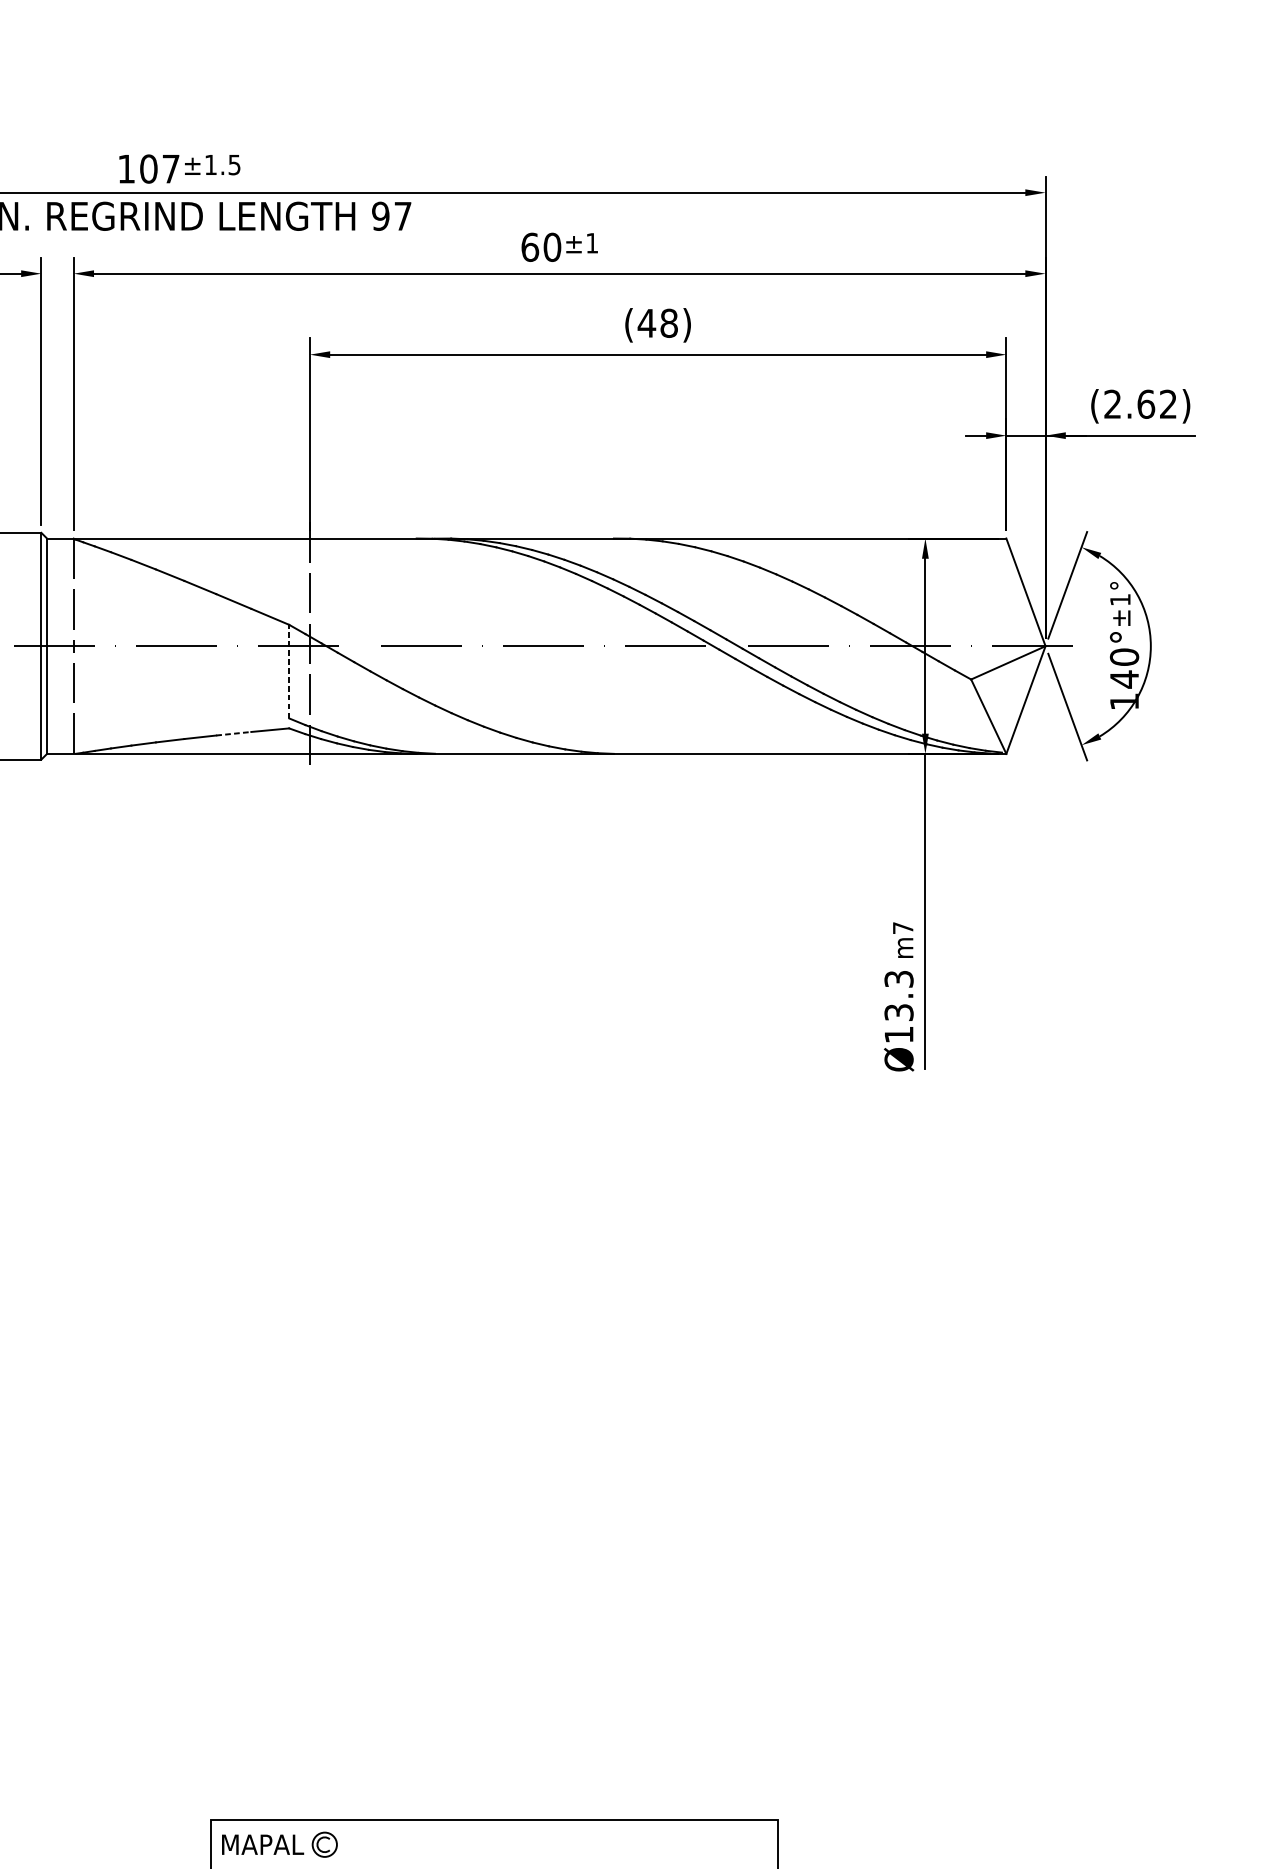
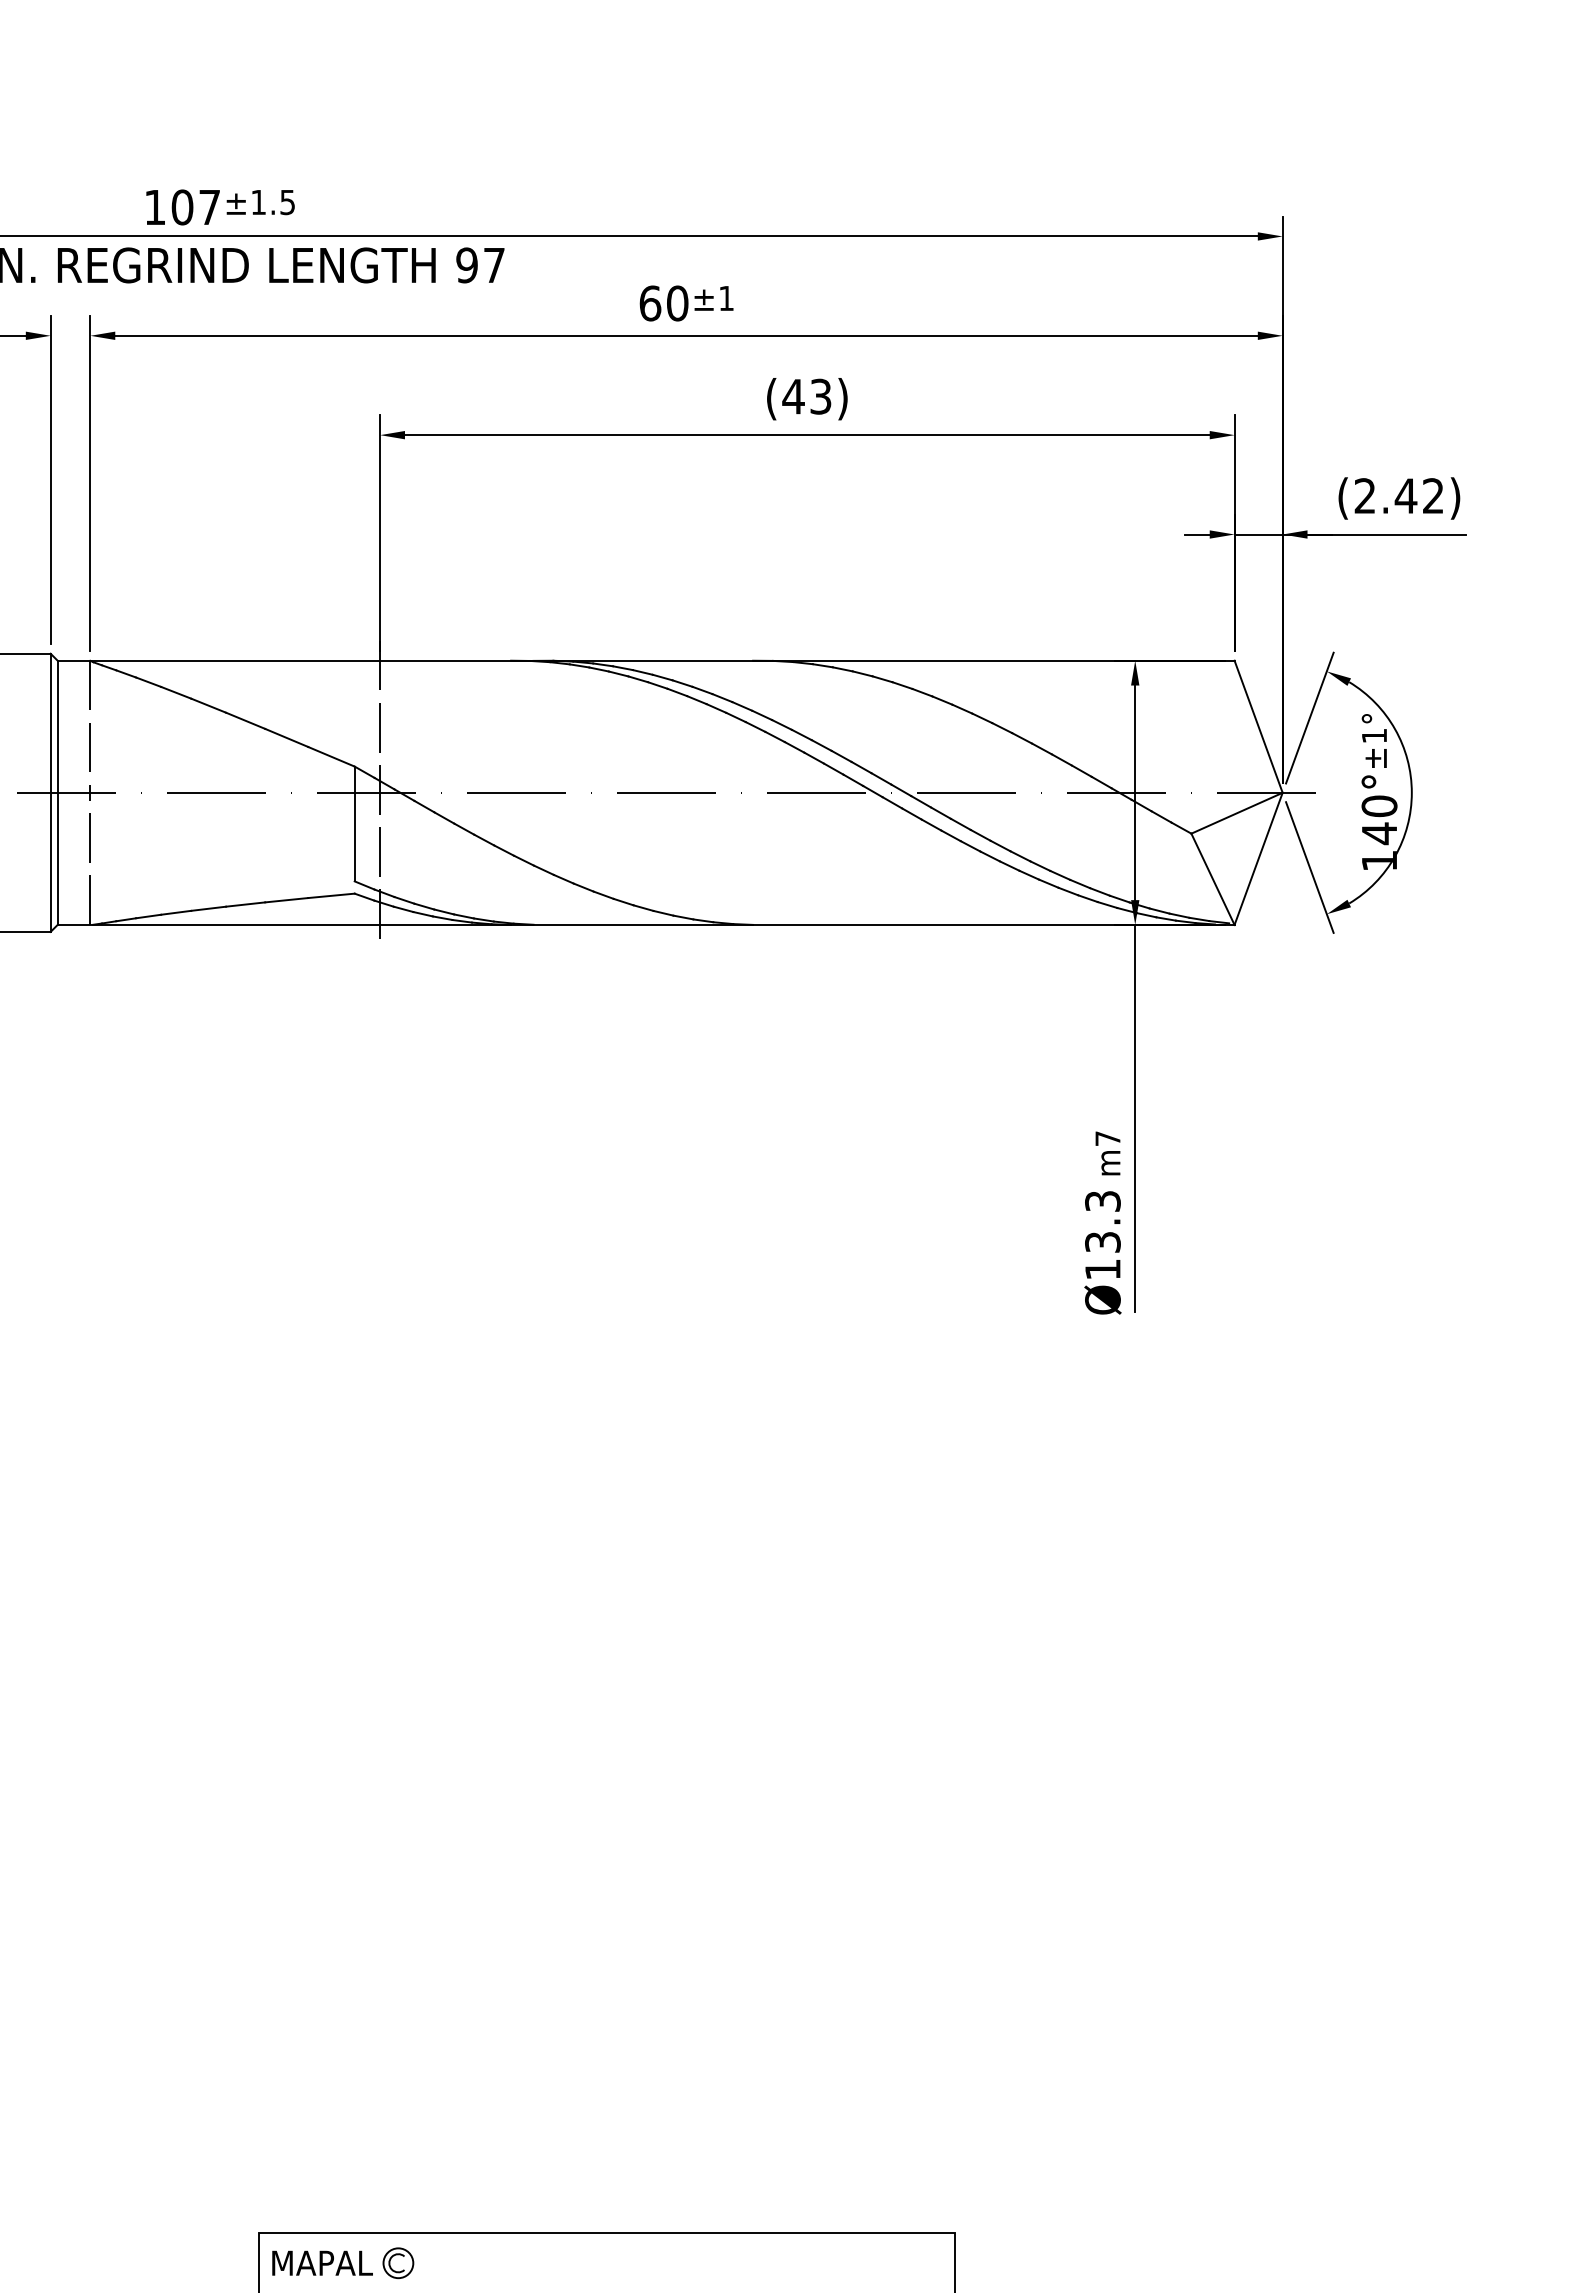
text: (668, 323) -> (820, 396), (48) -> (43)
text: (1145, 404) -> (1405, 496), (2.62) -> (2.42)
line: (289, 671) -> (354, 823), dashed -> solid
line: (233, 733) -> (286, 900), dashed -> solid

